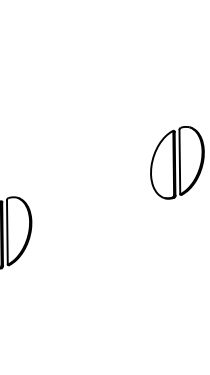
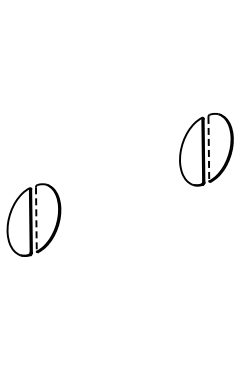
line: (179, 161) -> (208, 148), solid -> dashed
line: (7, 232) -> (36, 219), solid -> dashed

